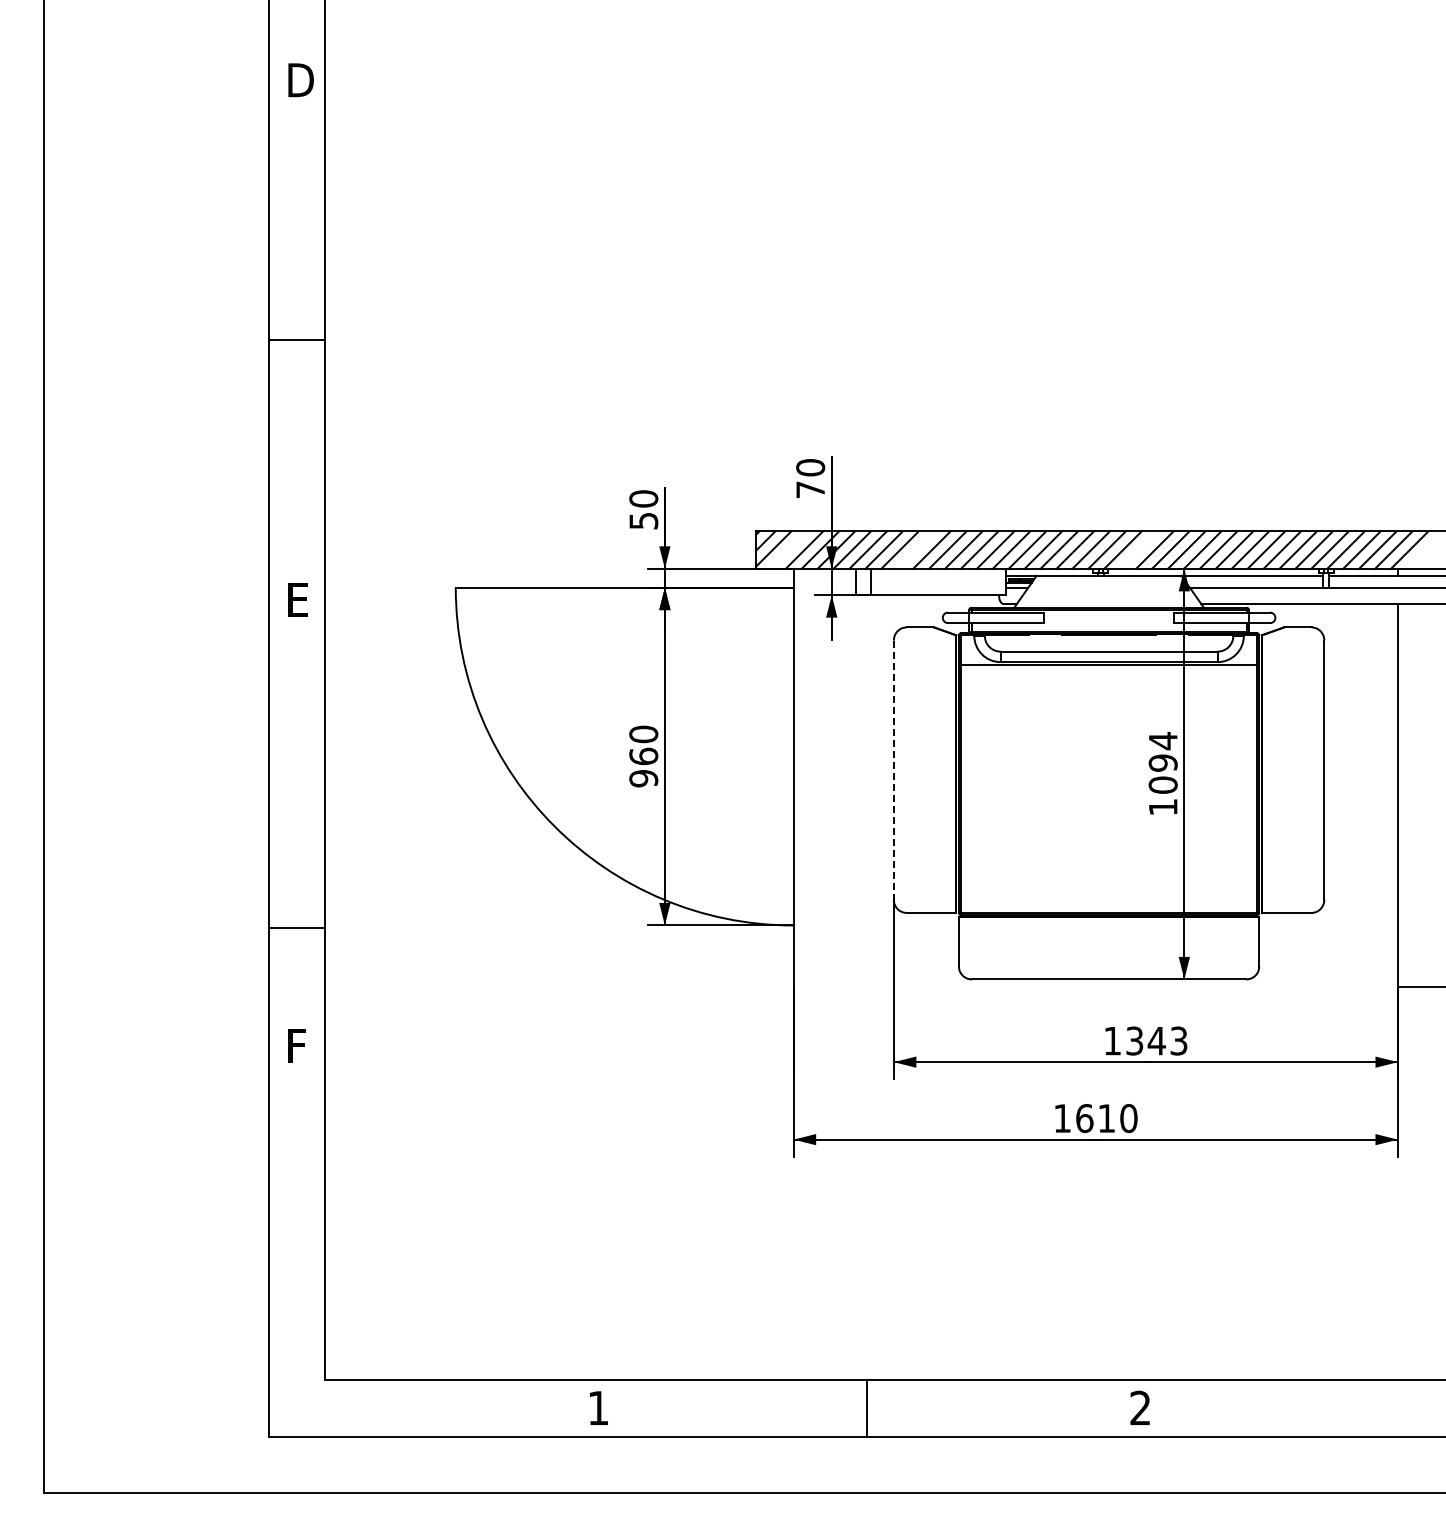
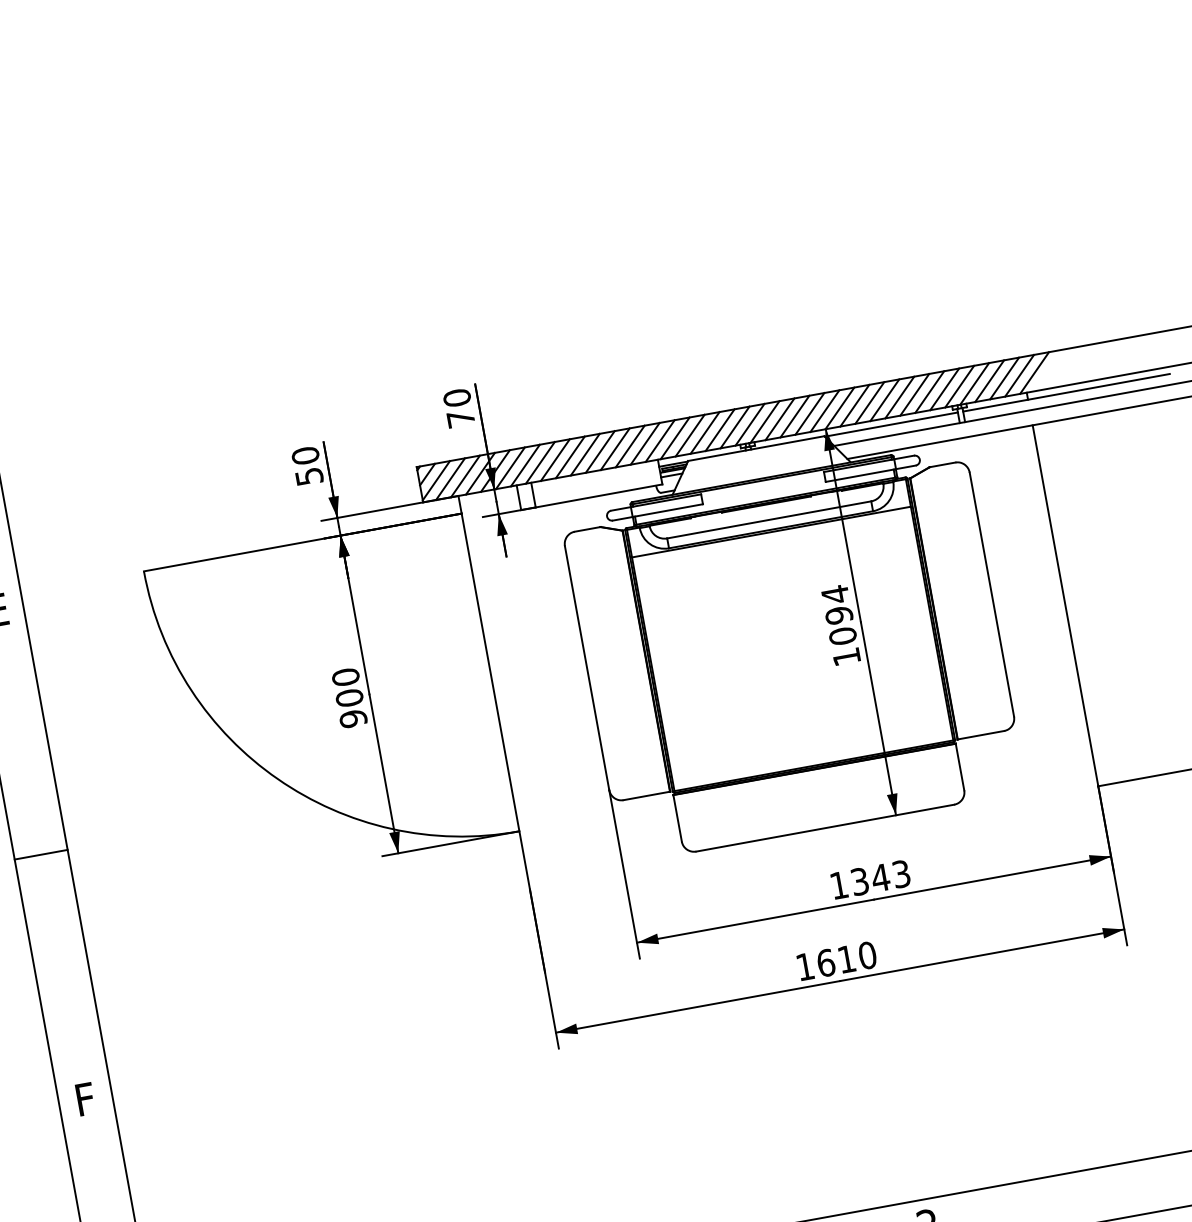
line: (788, 549) -> (450, 478), added
line: (915, 549) -> (569, 456), added
line: (1138, 549) -> (779, 418), added
text: (643, 756) -> (349, 698), 960 -> 900
line: (893, 770) -> (586, 668), dashed -> solid
line: (296, 928) -> (40, 855), moved
text: (296, 1045) -> (85, 1098), moved

